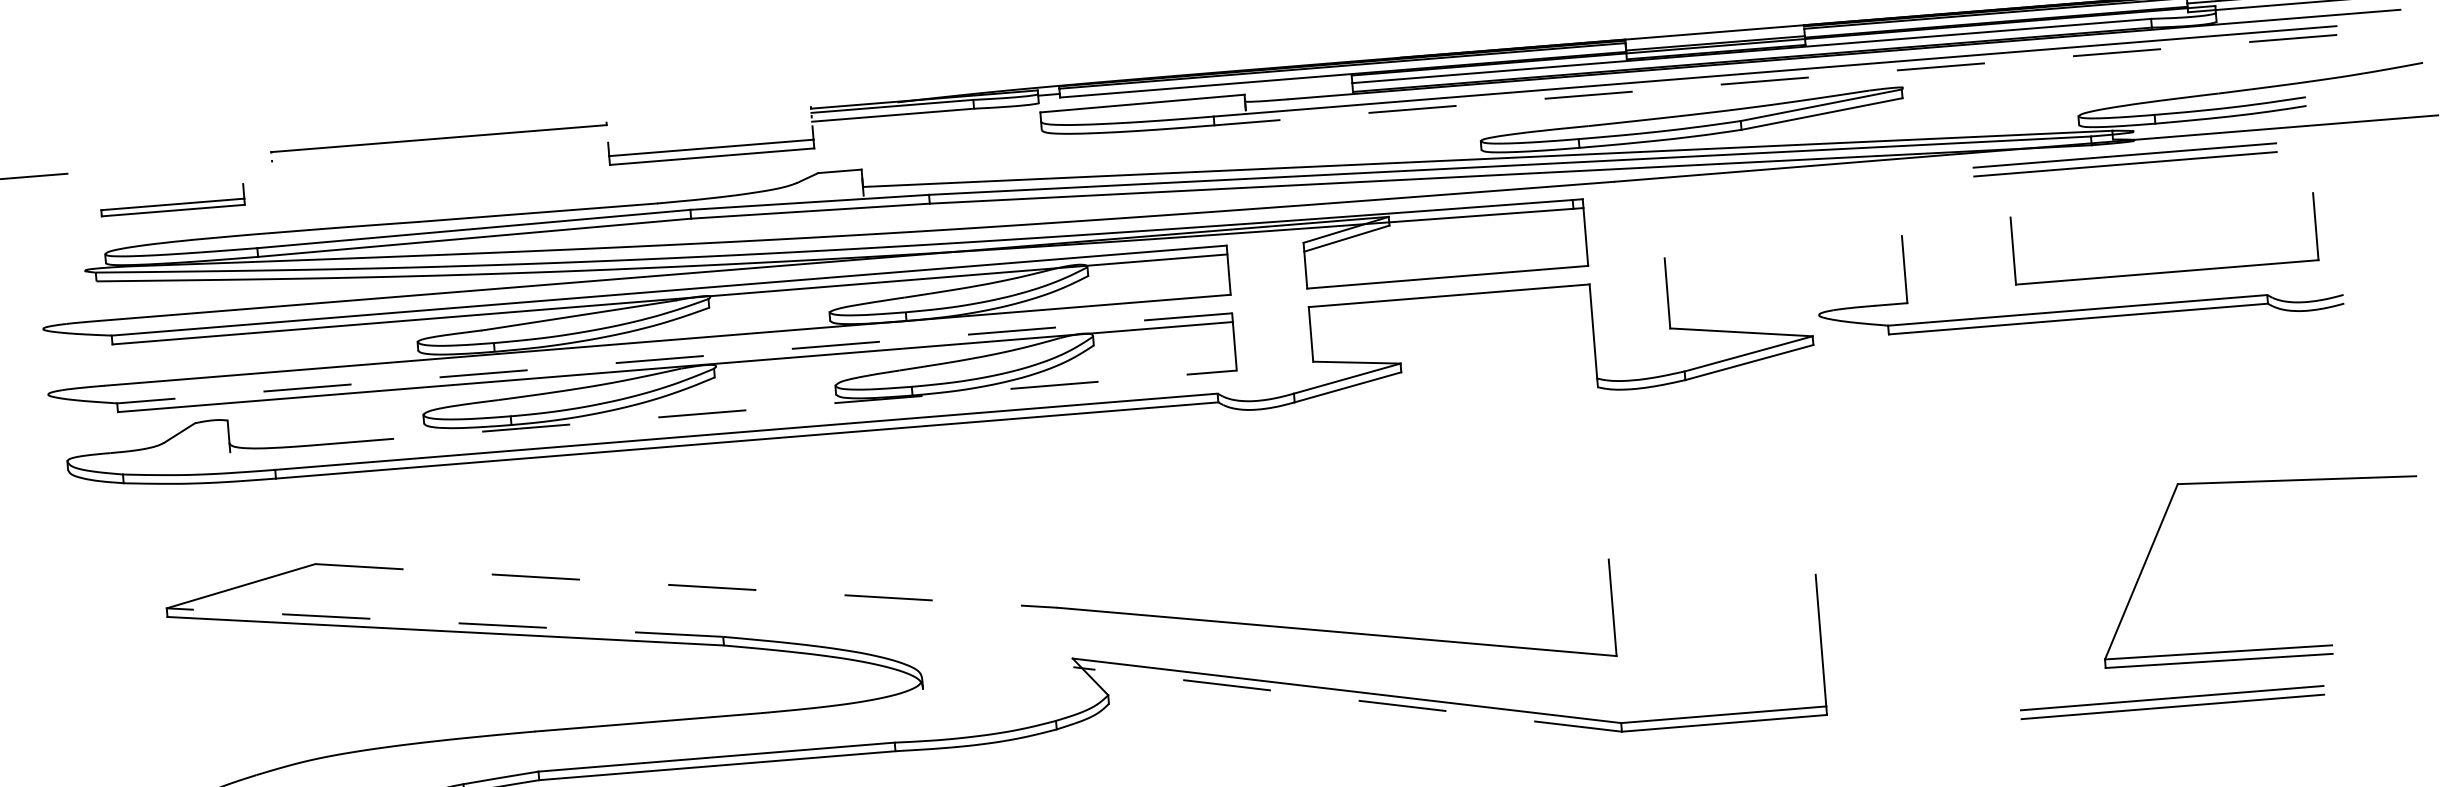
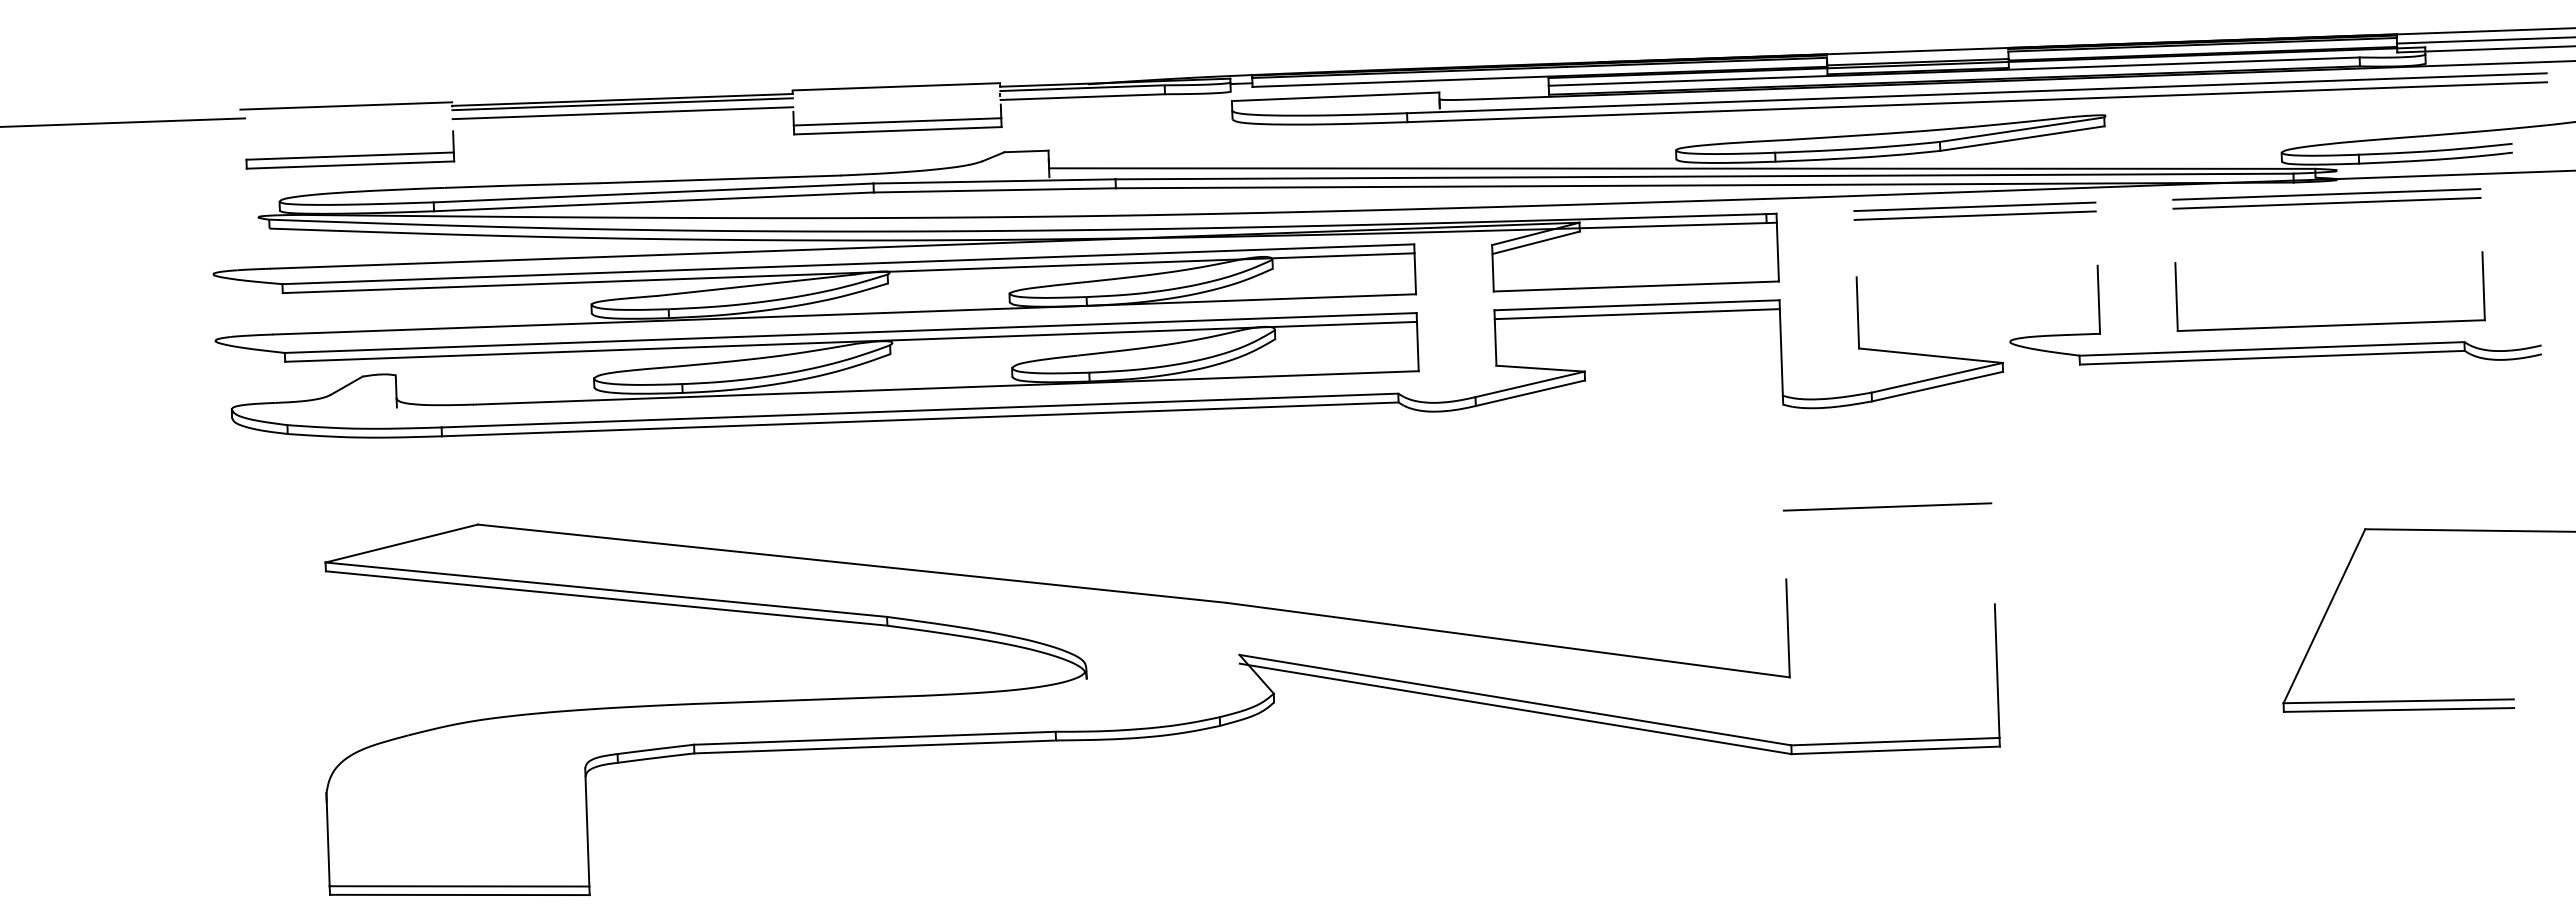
line: (1775, 80) -> (1976, 102), dashed -> solid
line: (708, 113) -> (896, 86), added
line: (439, 143) -> (622, 104), added
line: (439, 151) -> (622, 113), added
line: (166, 156) -> (346, 105), added
line: (1777, 183) -> (1974, 206), added
line: (1778, 192) -> (1974, 215), added
part: (172, 199) -> (350, 149), size x1.43
part: (2165, 271) -> (2329, 324), moved
line: (1449, 304) -> (1636, 314), added
line: (674, 358) -> (850, 333), dashed -> solid
line: (771, 407) -> (946, 387), dashed -> solid
line: (1705, 483) -> (1887, 506), added
line: (686, 585) -> (852, 563), dashed -> solid
line: (444, 622) -> (605, 589), dashed -> solid
line: (1347, 699) -> (1515, 708), dashed -> solid
part: (2172, 702) -> (2349, 749), removed

